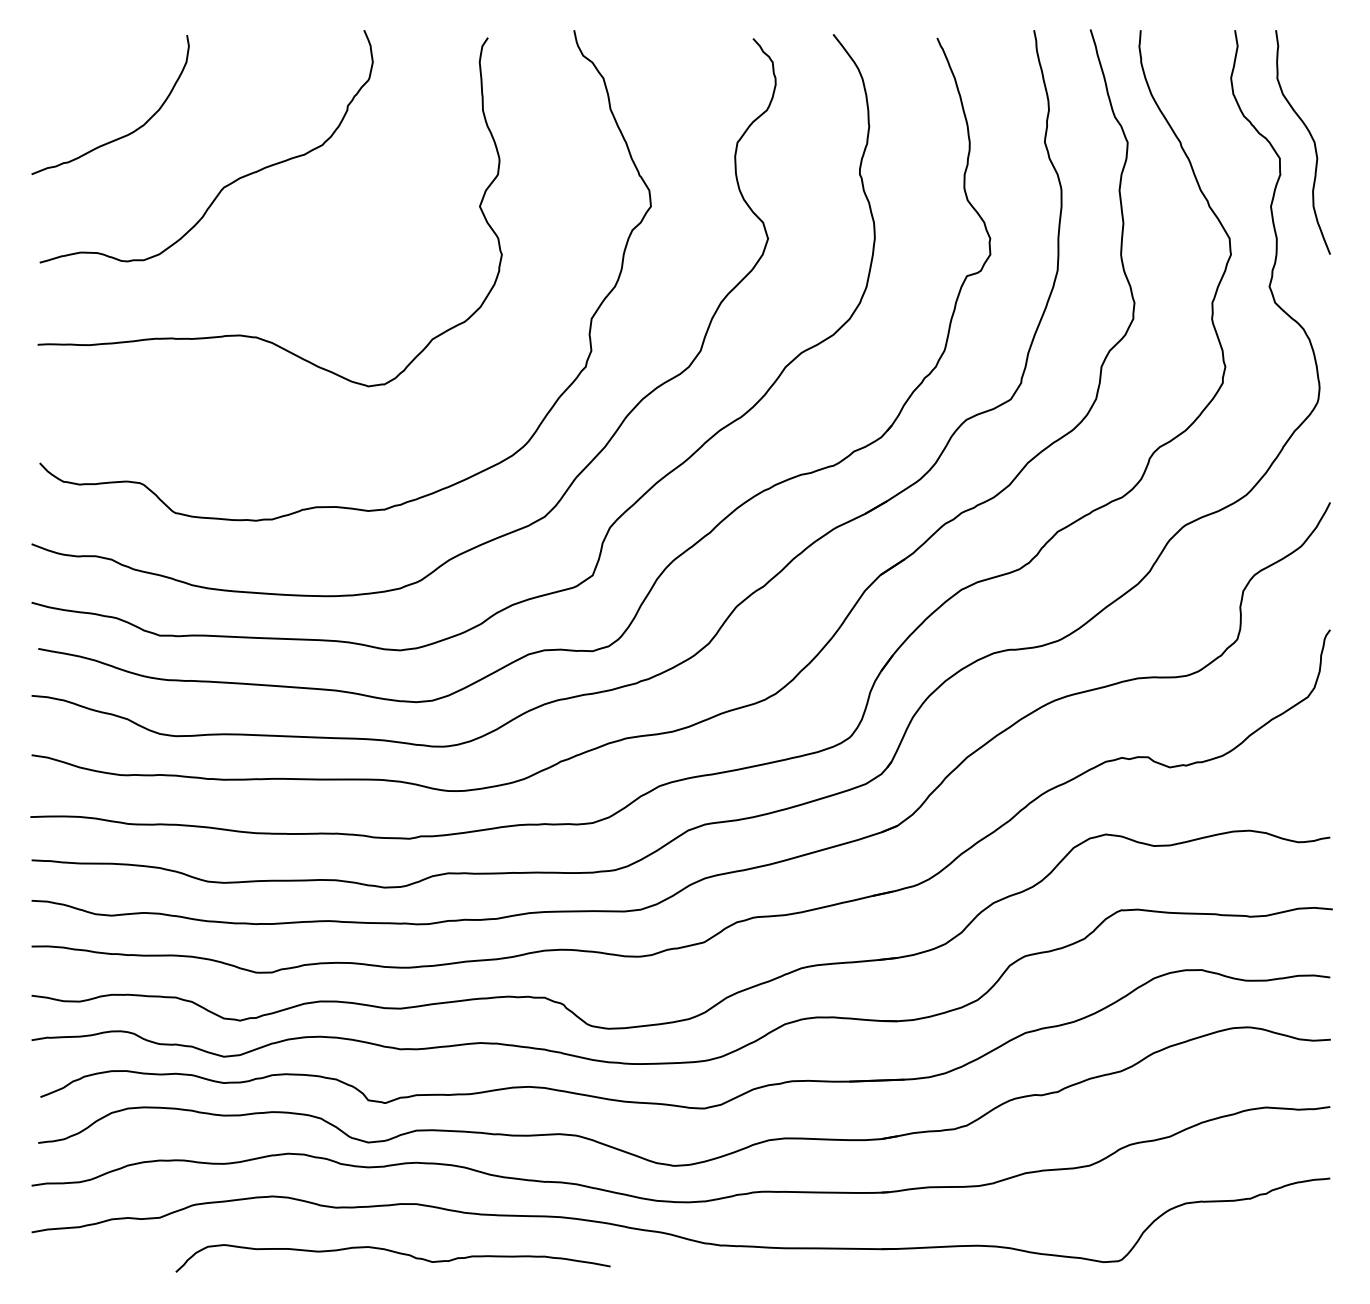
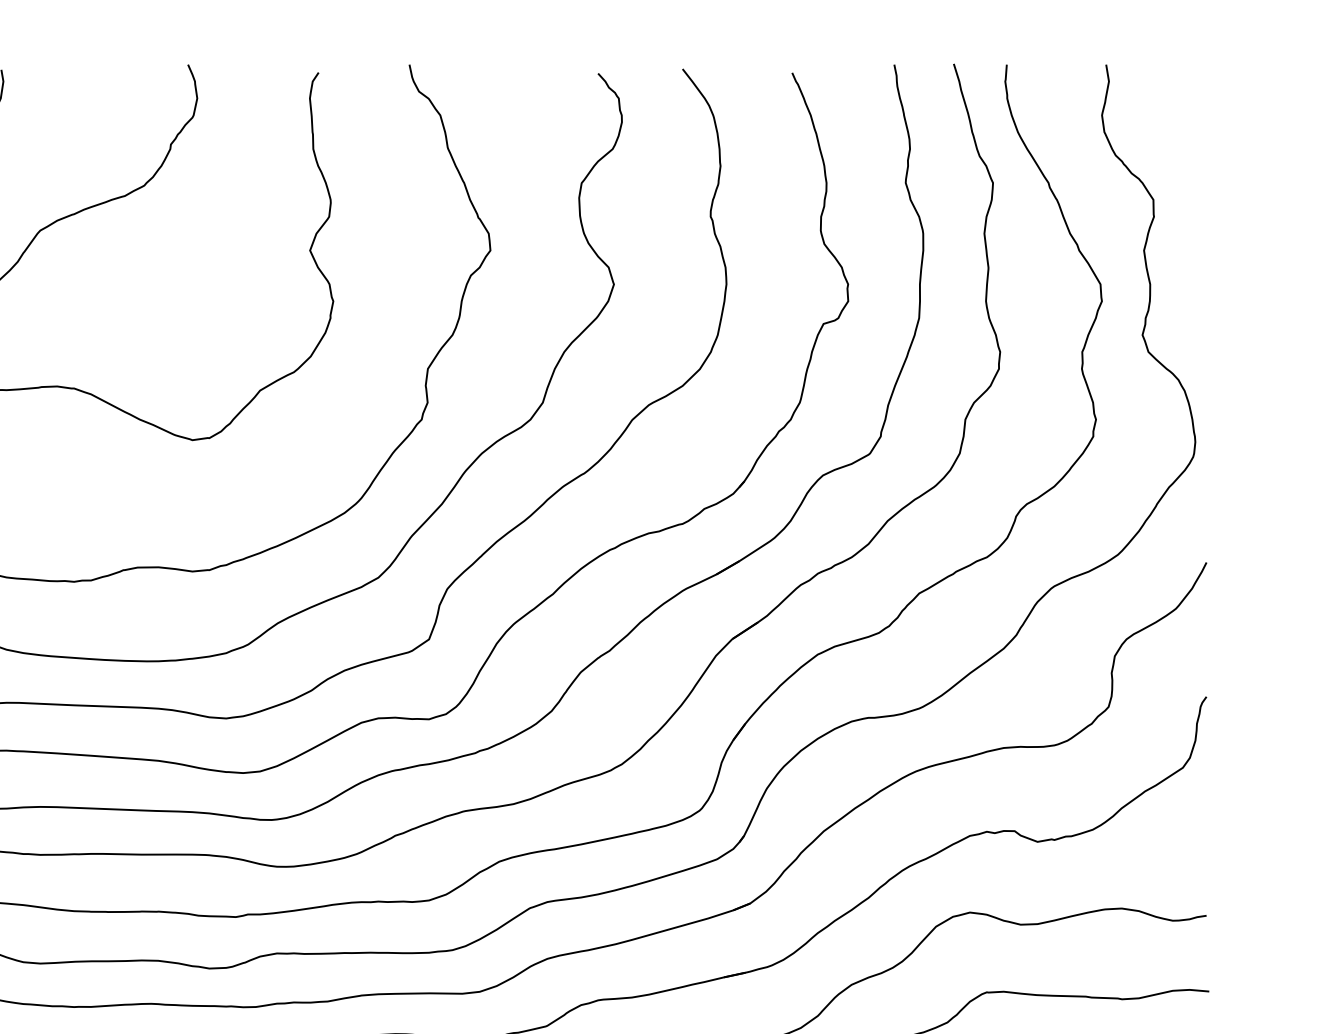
curve: (1311, 138) -> (1186, 178), removed

